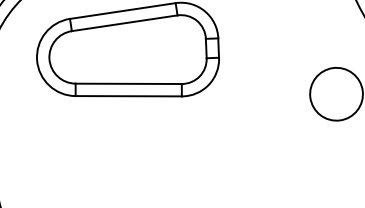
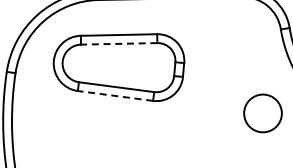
line: (123, 22) -> (118, 43), solid -> dashed
line: (128, 95) -> (115, 95), solid -> dashed

